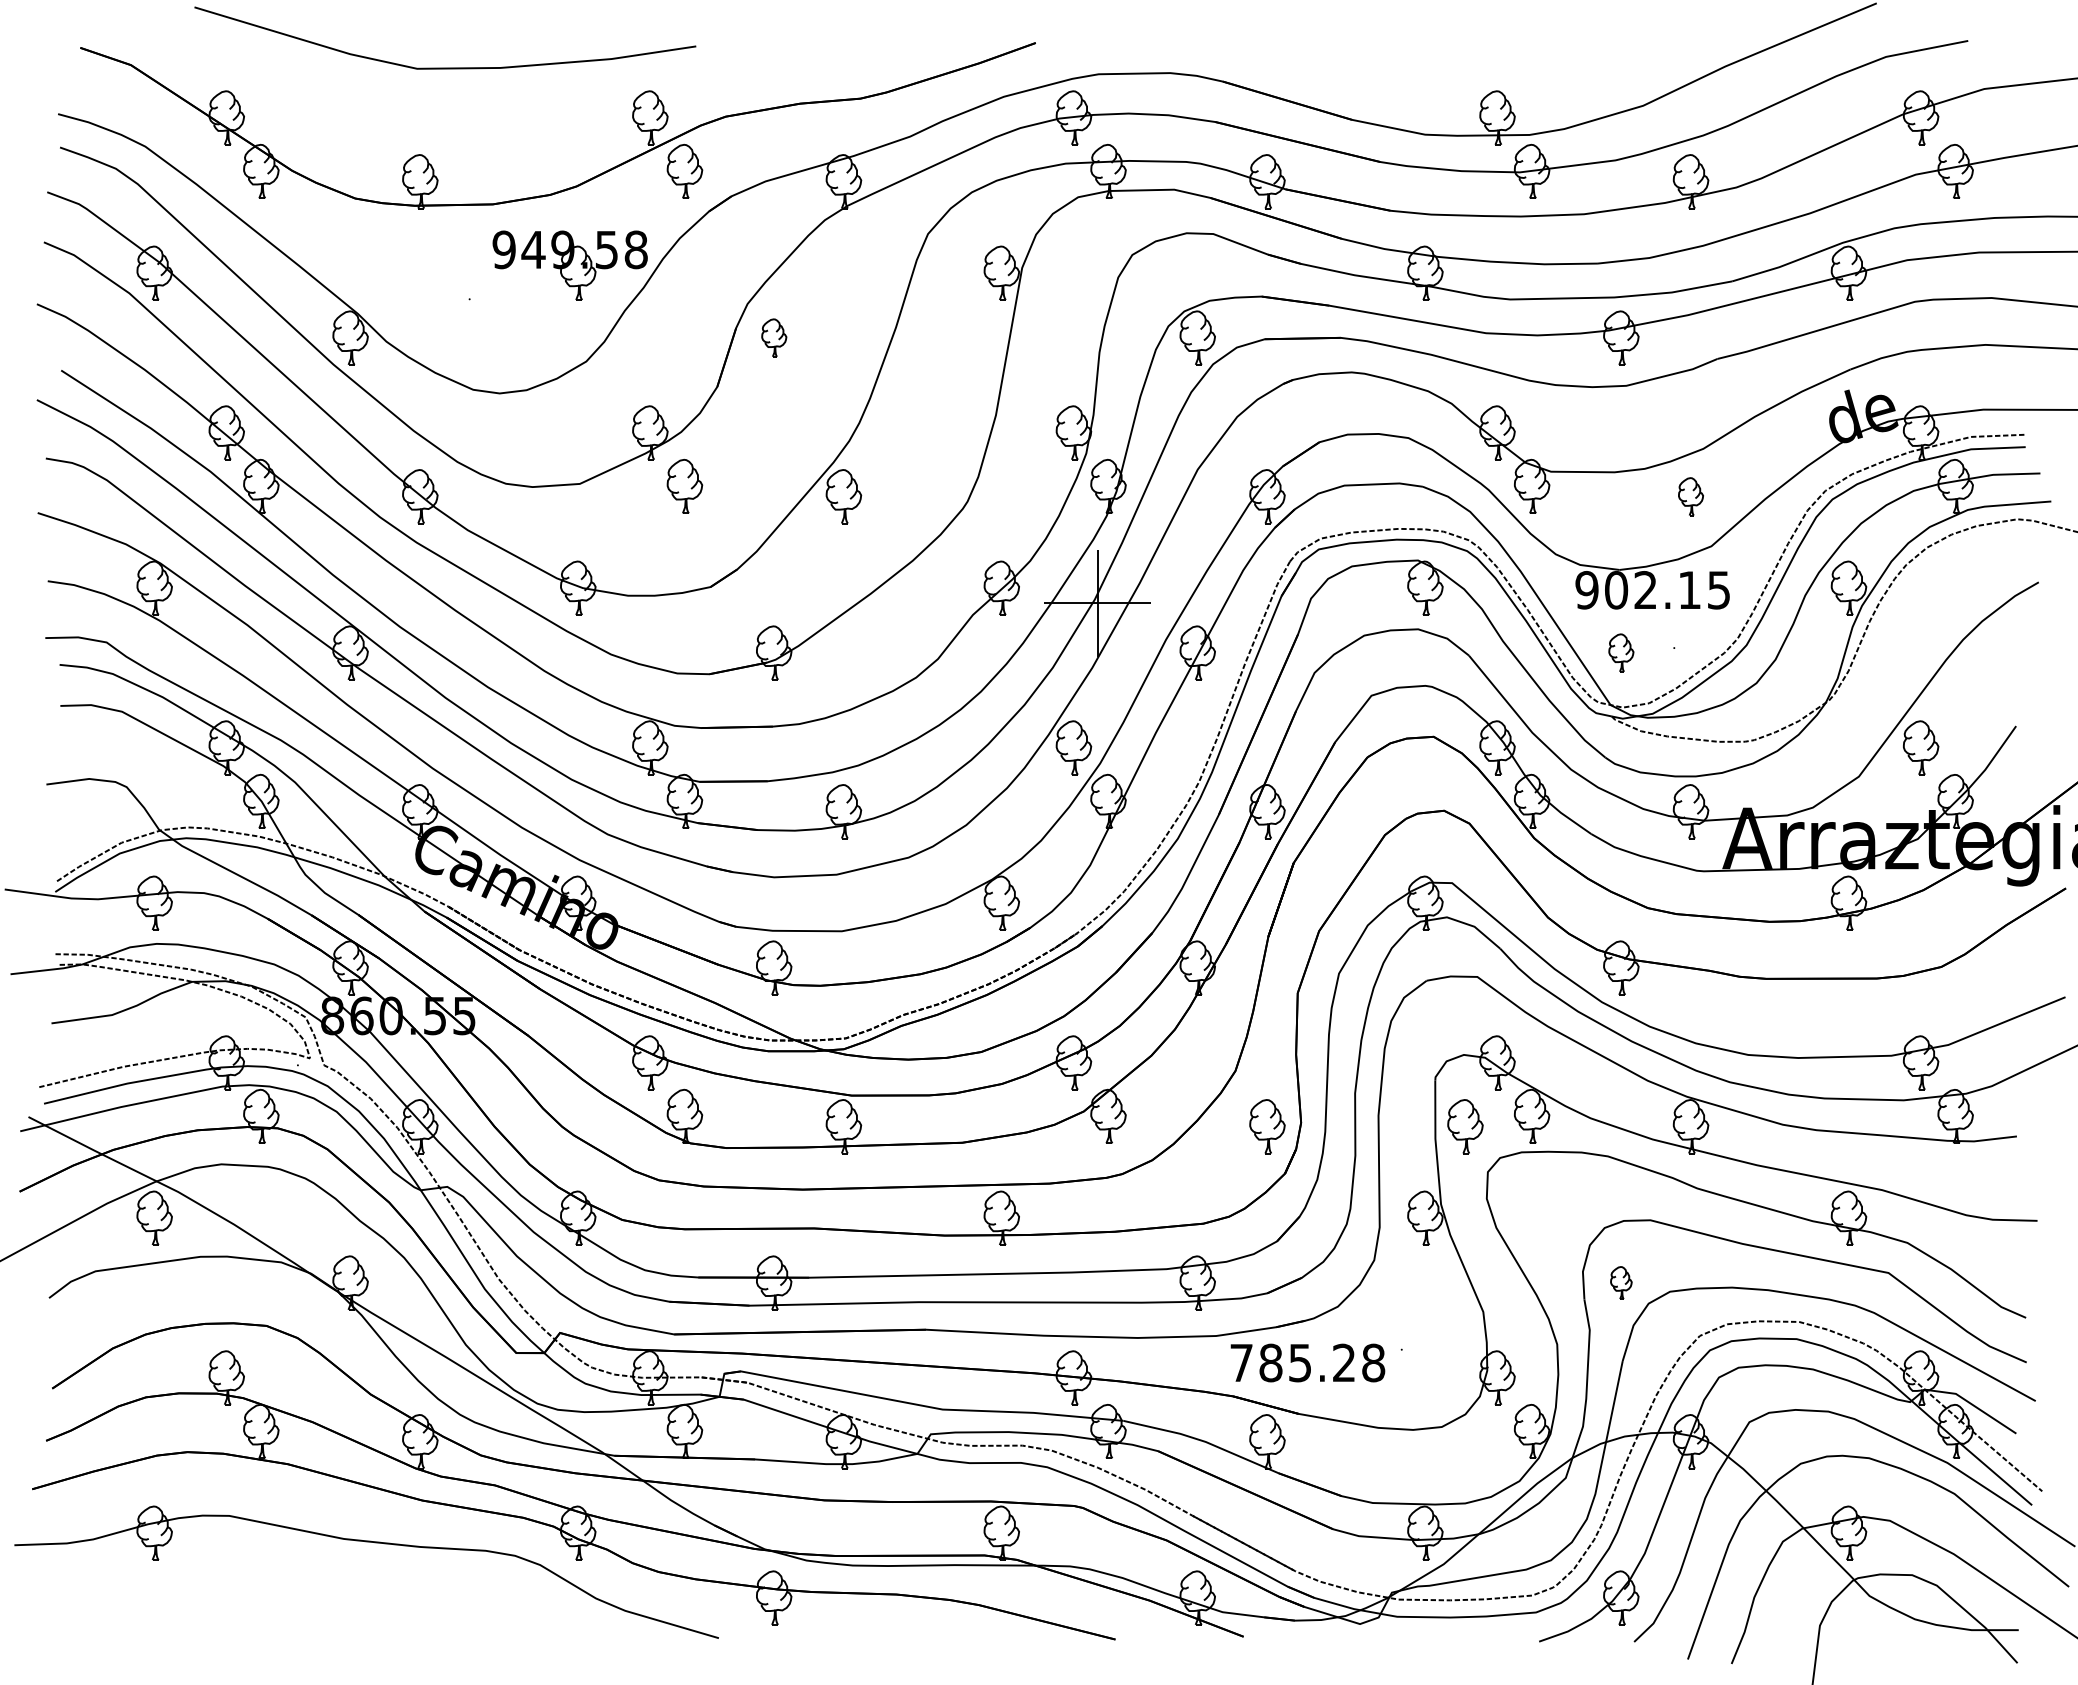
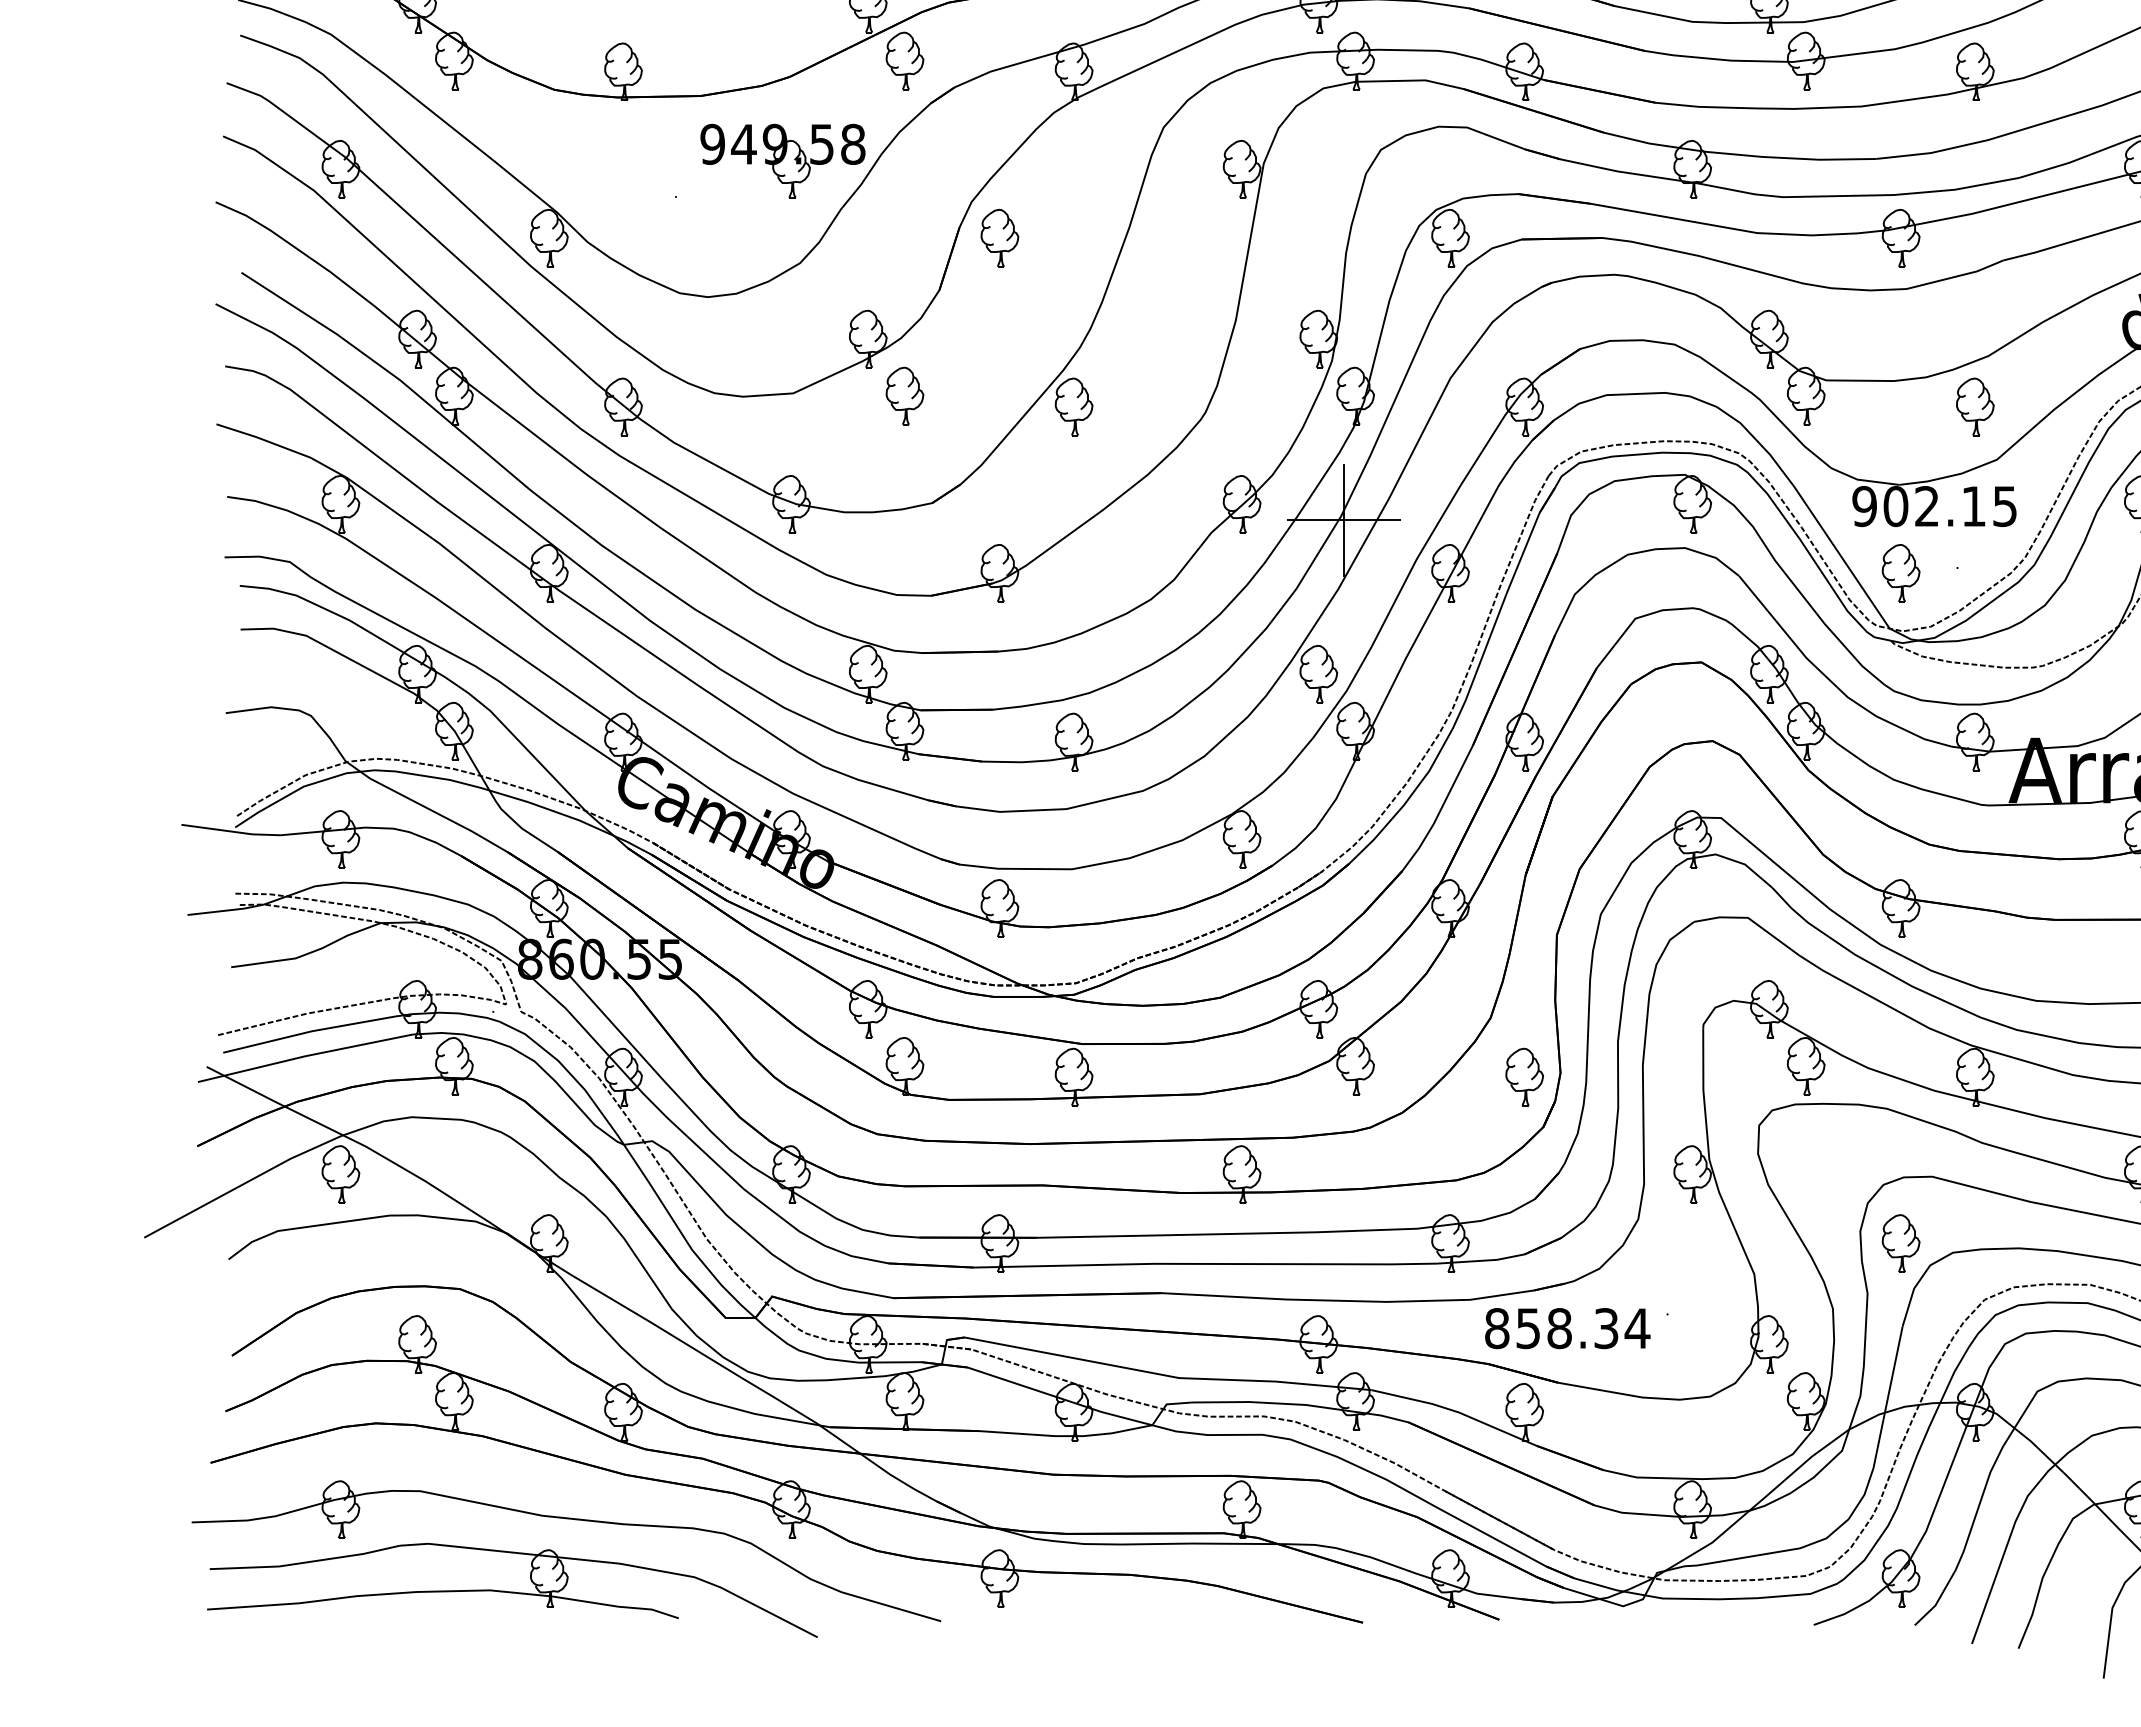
part: (774, 337) -> (1000, 237), size x1.43
part: (1690, 496) -> (1974, 406), size x1.43
part: (1621, 652) -> (1901, 572), size x1.43
part: (1465, 1126) -> (1735, 1076), removed
part: (1621, 1282) -> (1901, 1242), size x1.67
text: (1307, 1362) -> (1567, 1328), 785.28 -> 858.34
part: (315, 1608) -> (512, 1589), added

